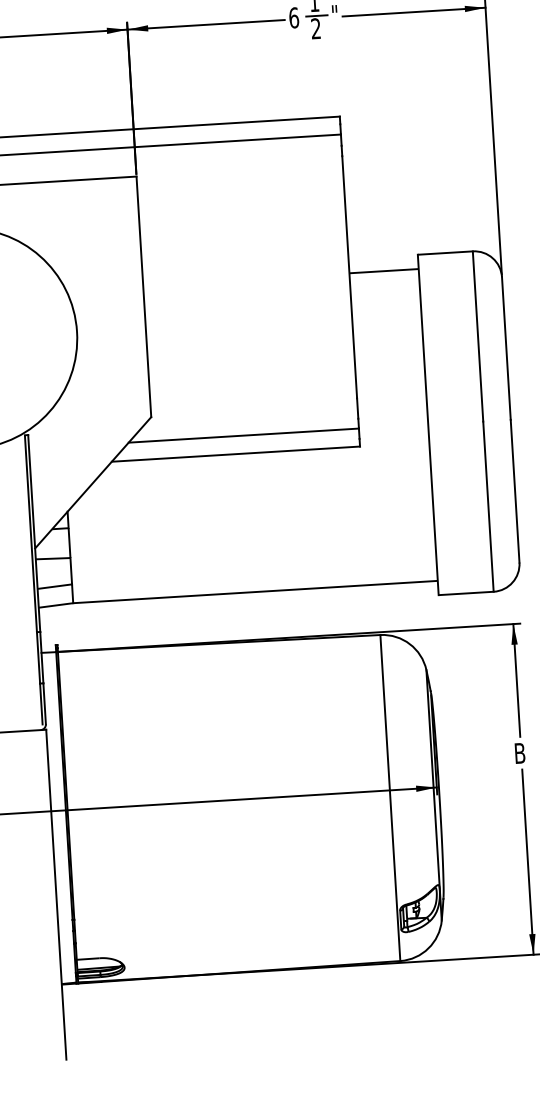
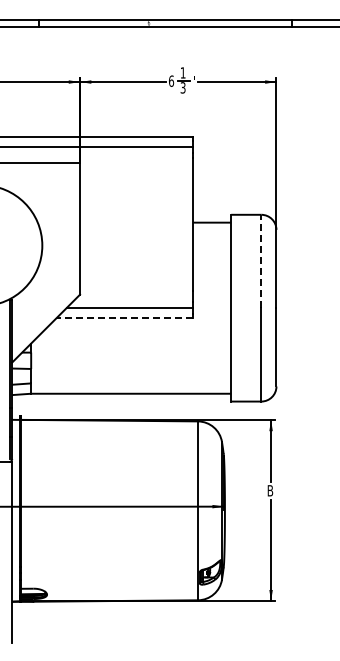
text: (314, 29) -> (182, 88), 2 -> 3
line: (478, 336) -> (261, 261), solid -> dashed
line: (234, 453) -> (124, 317), solid -> dashed

